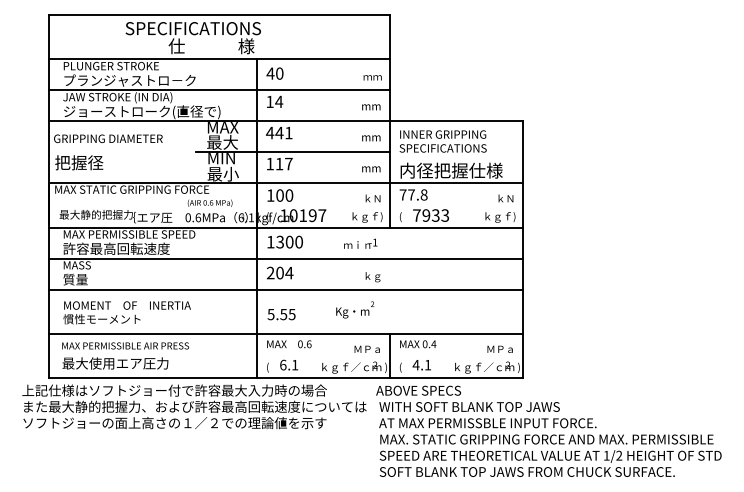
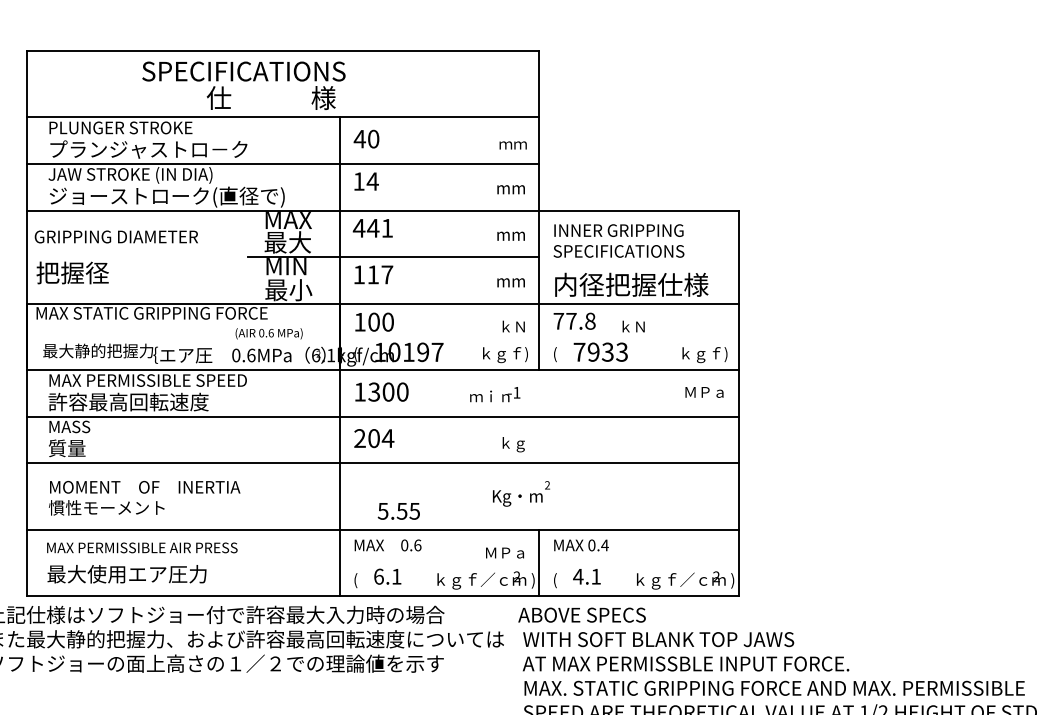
text: (505, 198) -> (632, 326), moved
text: (355, 309) -> (521, 493), moved
text: (281, 314) -> (398, 511), moved
text: (499, 348) -> (703, 391), moved

